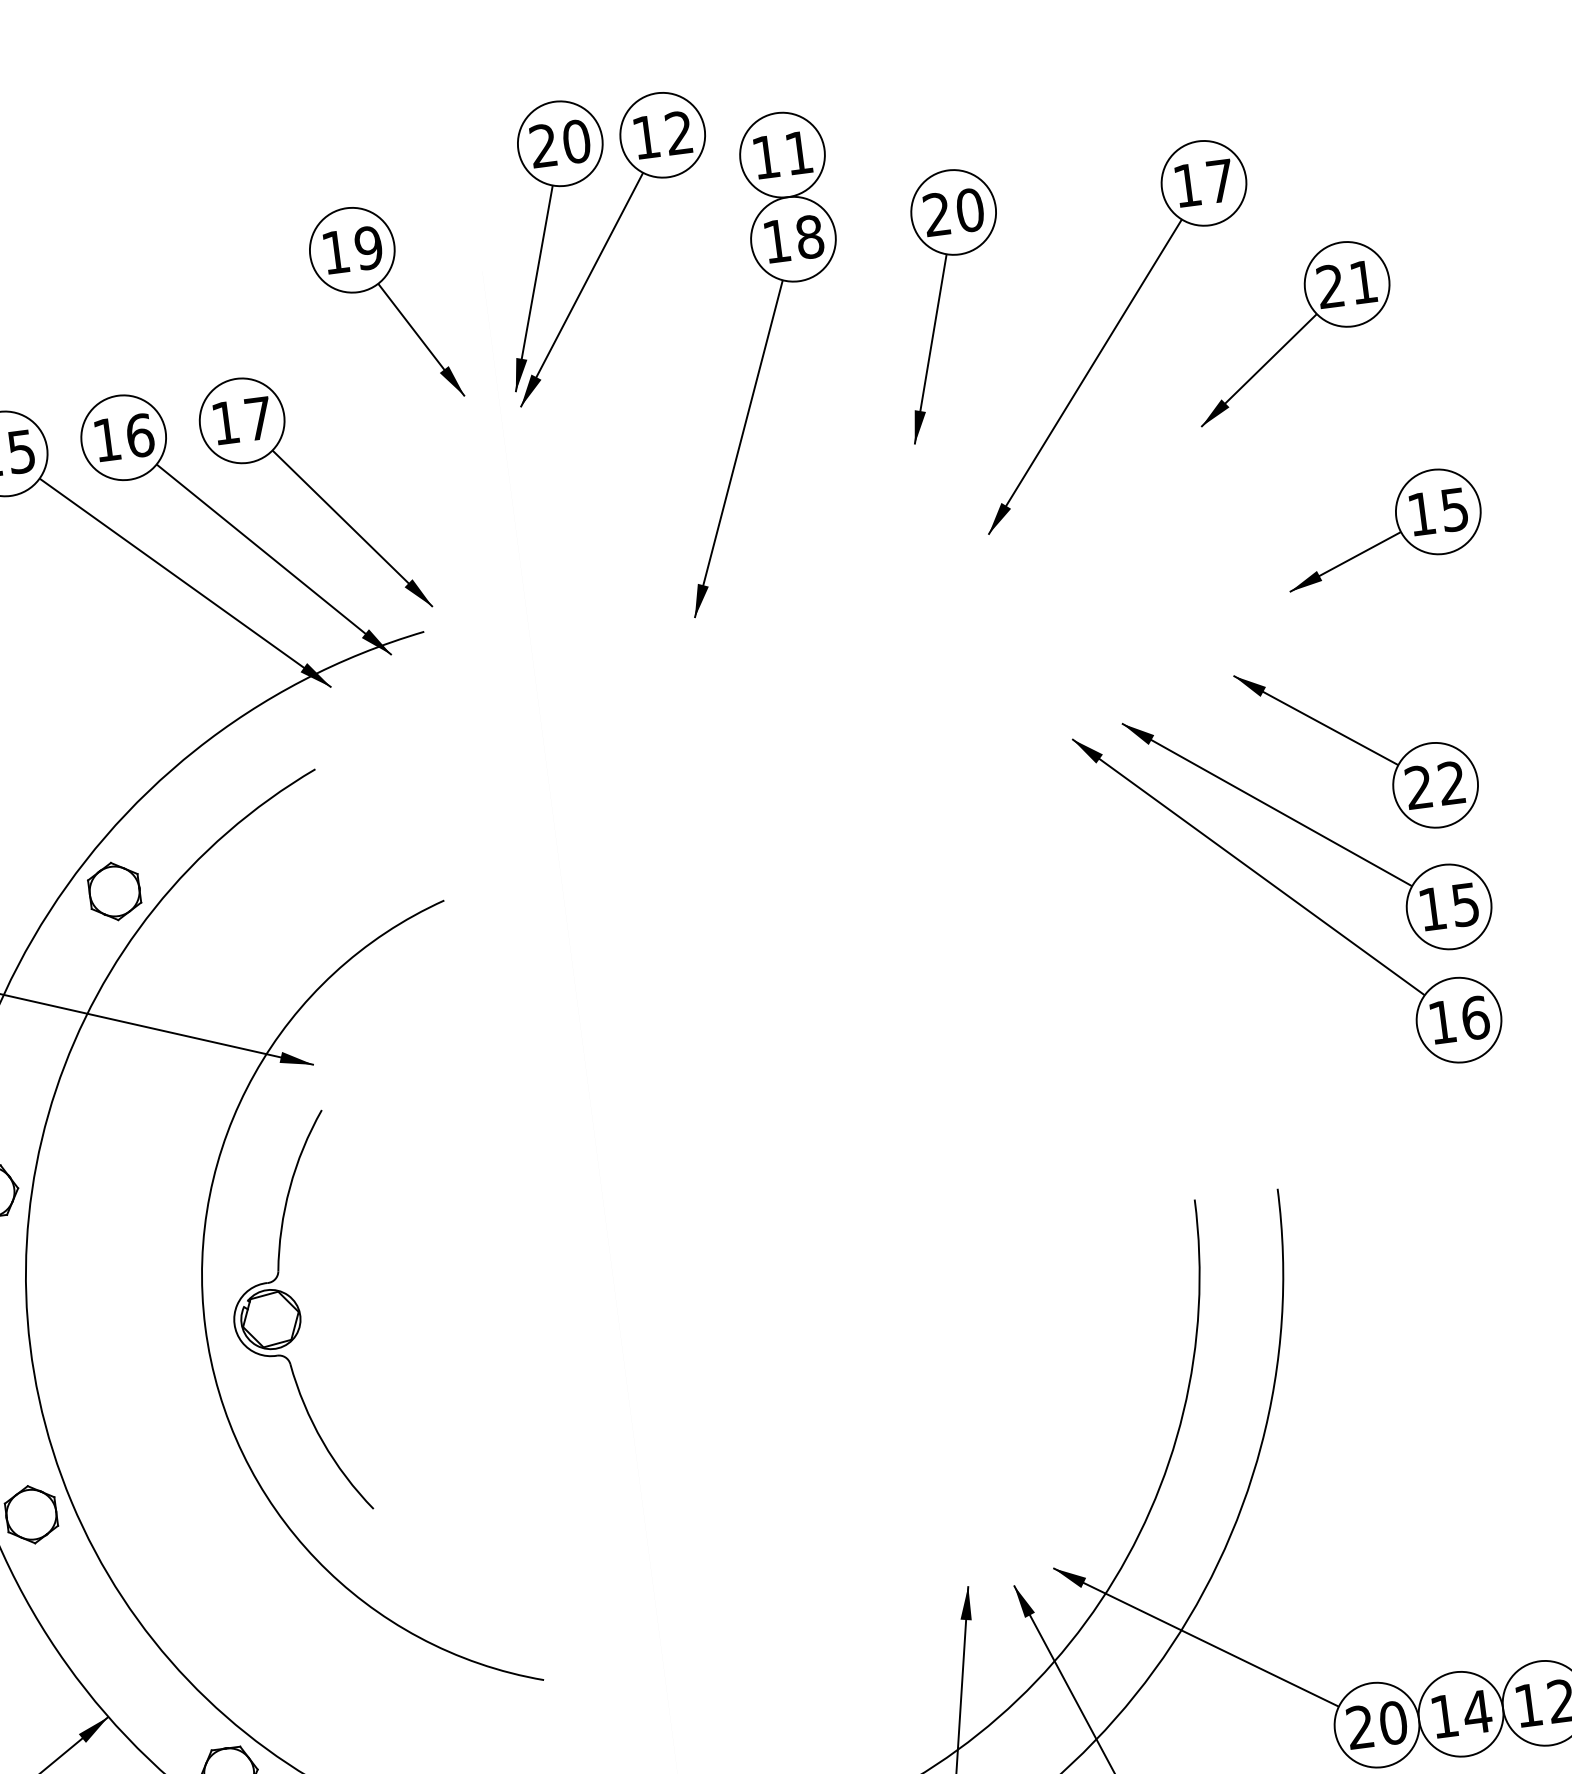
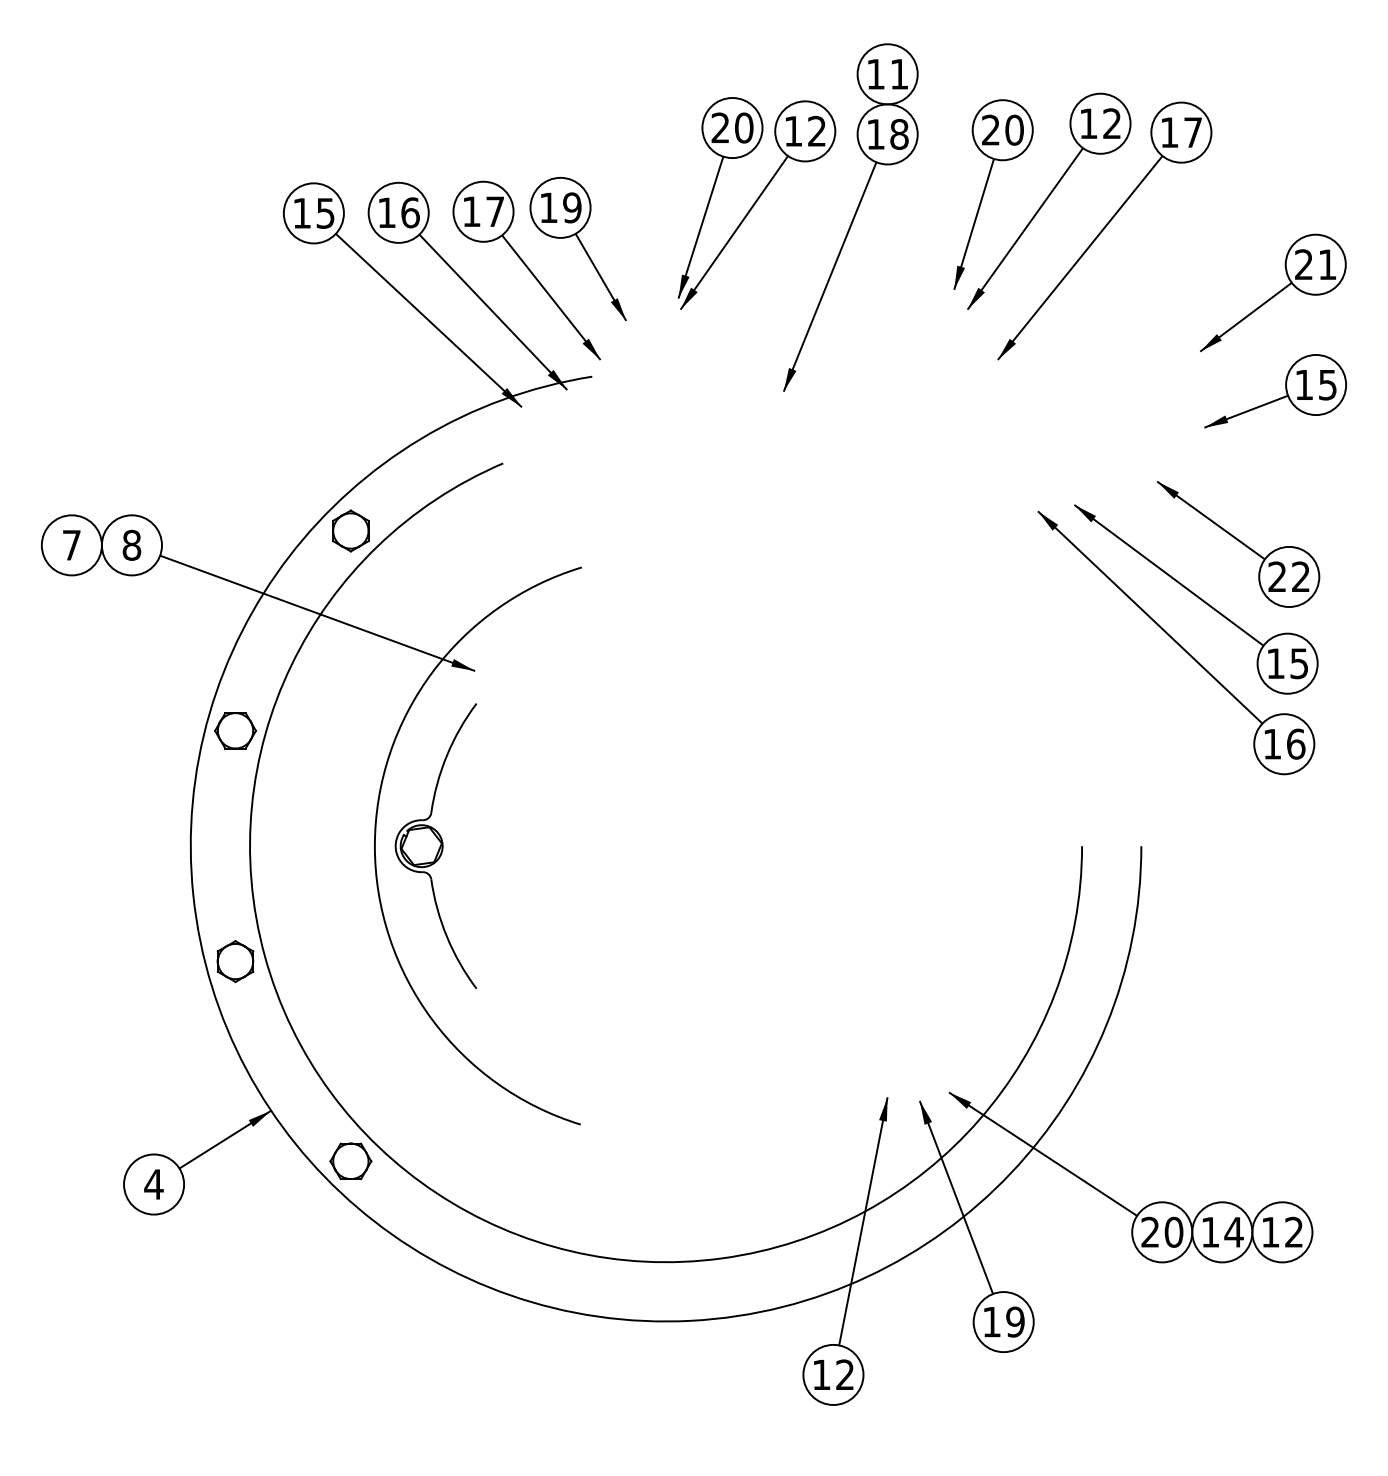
part: (607, 244) -> (756, 203), moved
part: (1031, 302) -> (1049, 200), added
part: (383, 305) -> (577, 249), moved
part: (1293, 330) -> (1273, 292), moved

